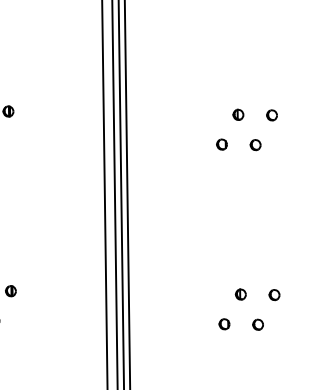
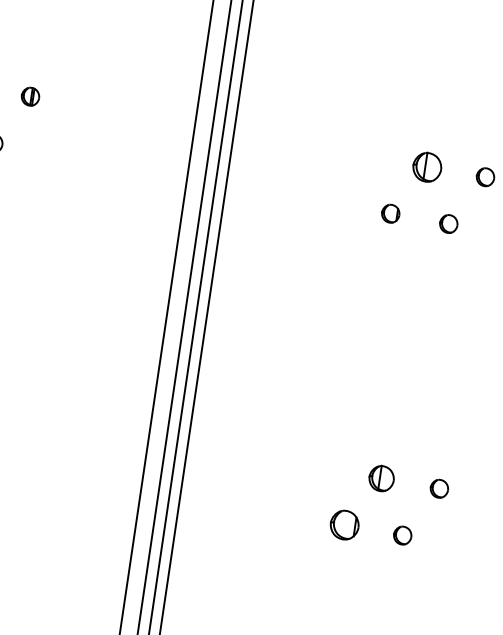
part: (238, 114) -> (427, 166), size x1.6
part: (240, 294) -> (380, 478), size x1.4
part: (224, 324) -> (344, 525), size x1.6

